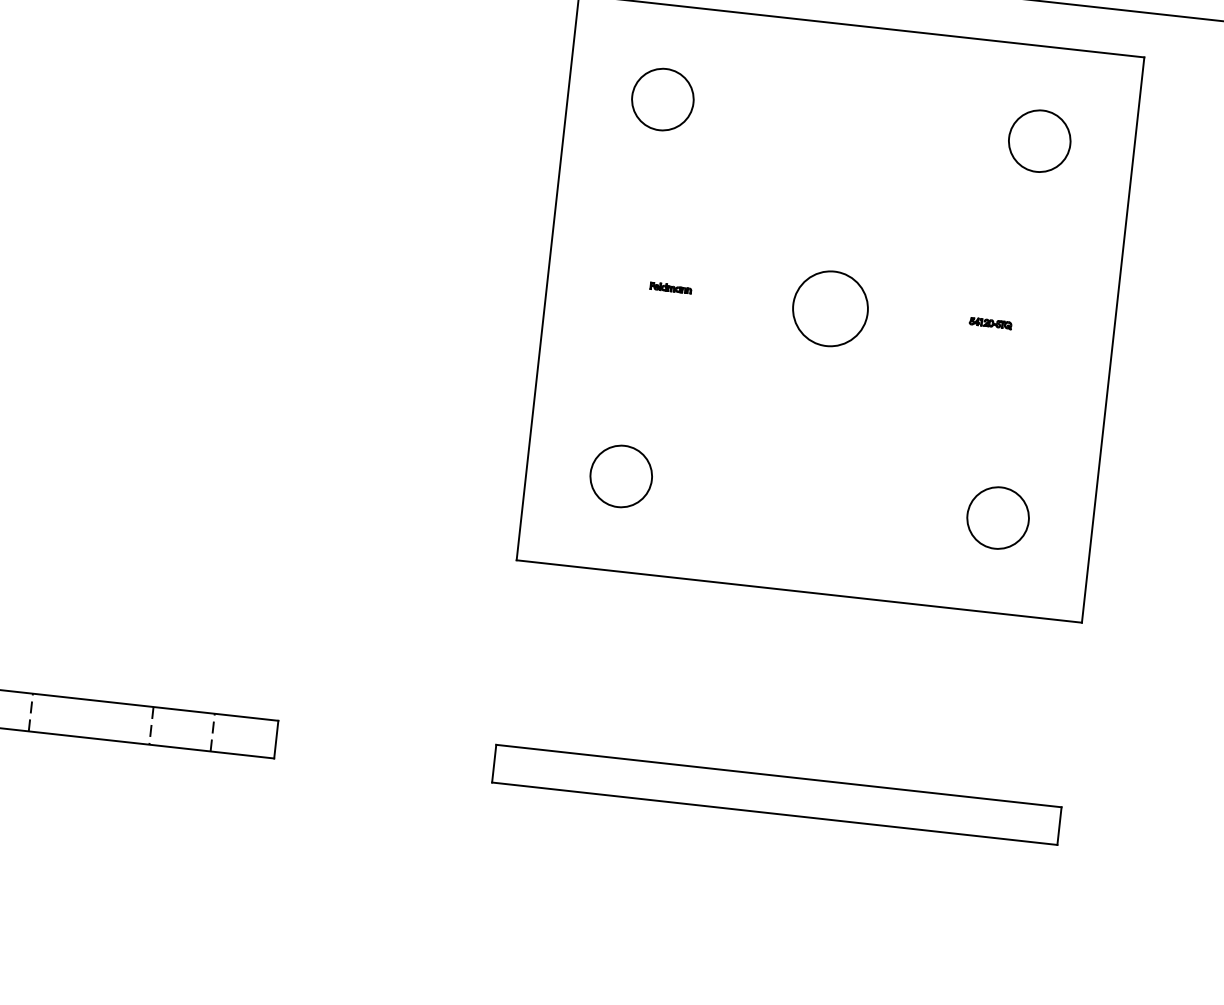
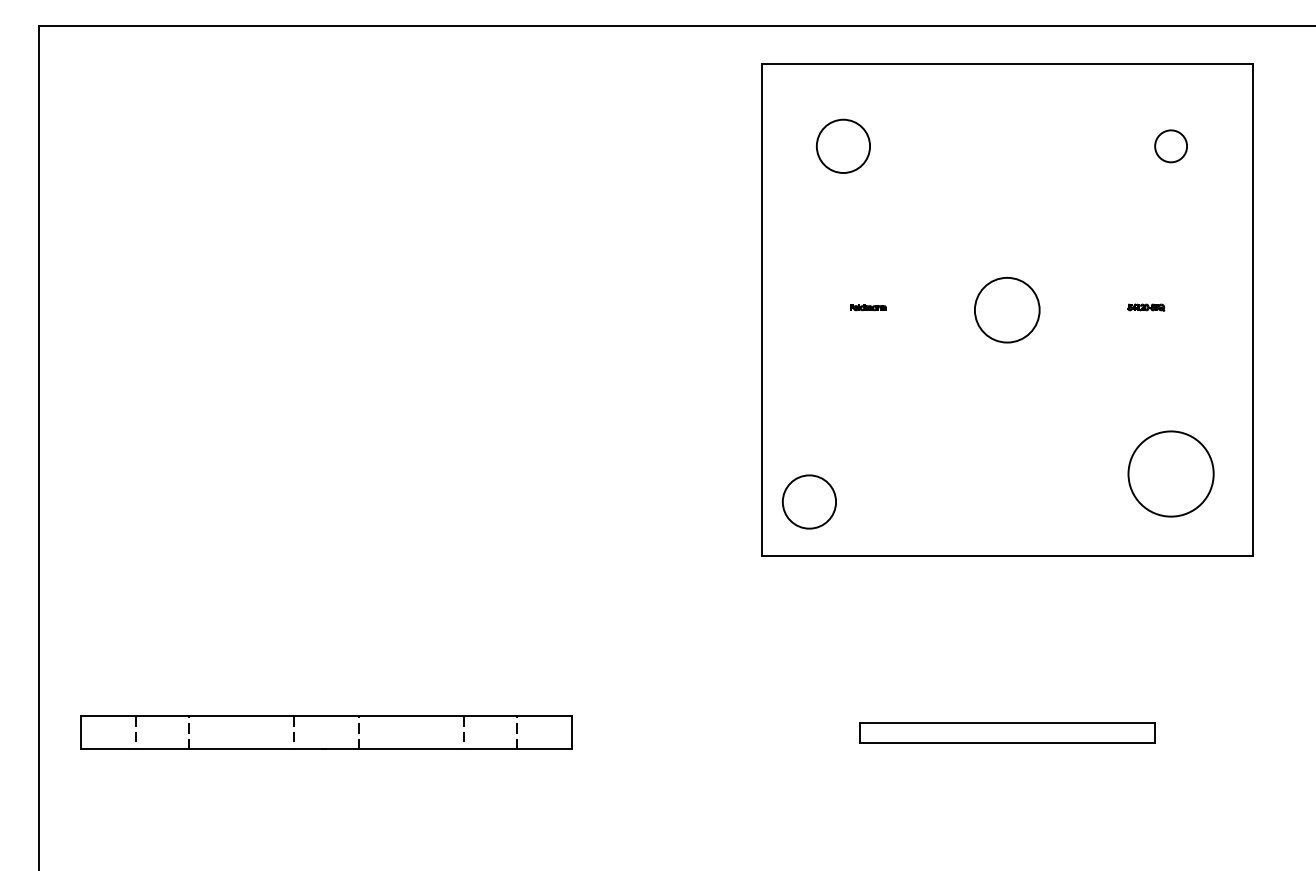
circle: (1039, 140) -> (1170, 145), size x0.6
circle: (621, 475) -> (809, 501), moved
circle: (997, 517) -> (1170, 473), size x1.6
part: (777, 794) -> (1007, 732), size x0.6

